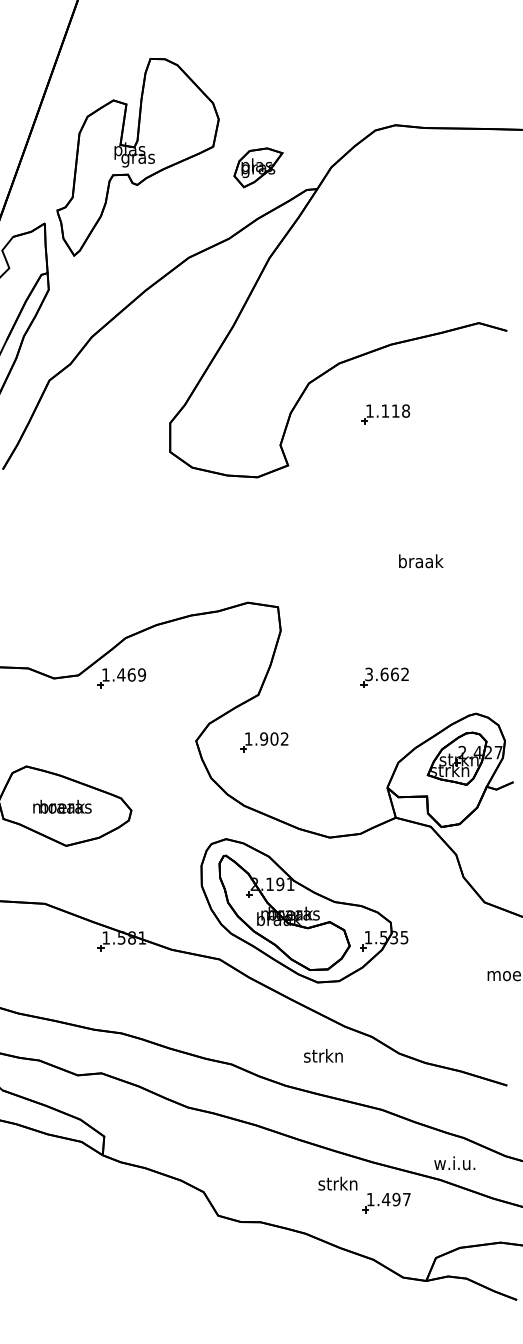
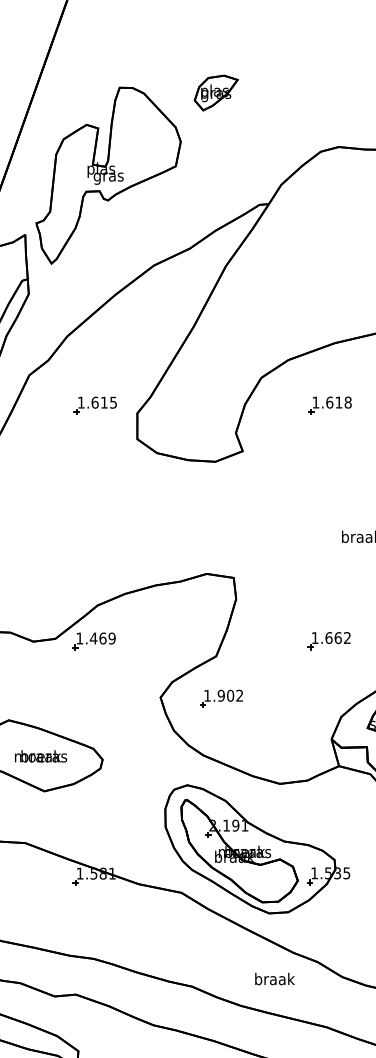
part: (258, 167) -> (216, 92), moved
text: (385, 410) -> (329, 402), 1.118 -> 1.618
part: (123, 414) -> (95, 405), added
text: (368, 674) -> (314, 638), 3.662 -> 1.662
text: (324, 1055) -> (275, 978), strkn -> braak

